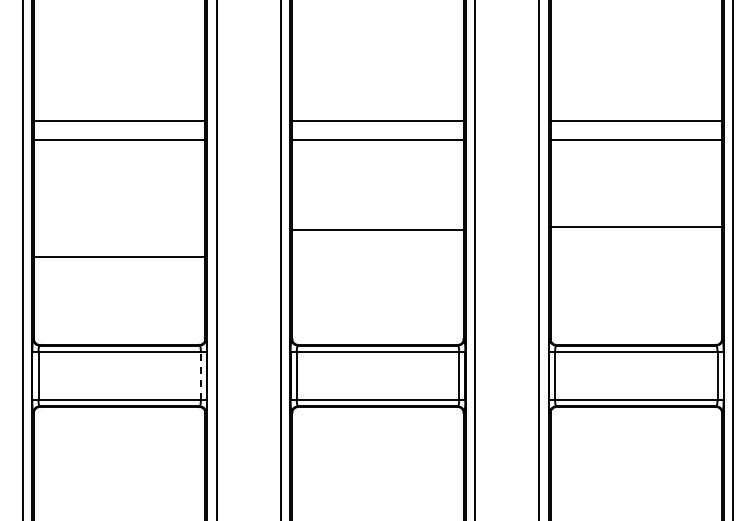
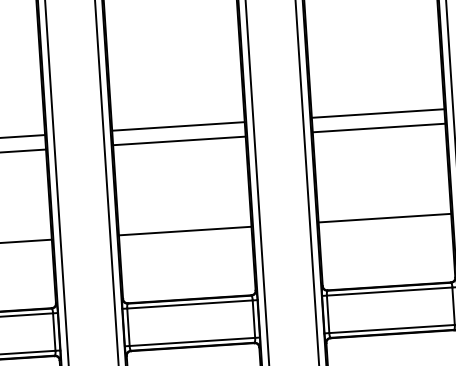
line: (636, 226) -> (385, 217), moved
line: (377, 229) -> (184, 230), moved
line: (200, 375) -> (53, 331), dashed -> solid

